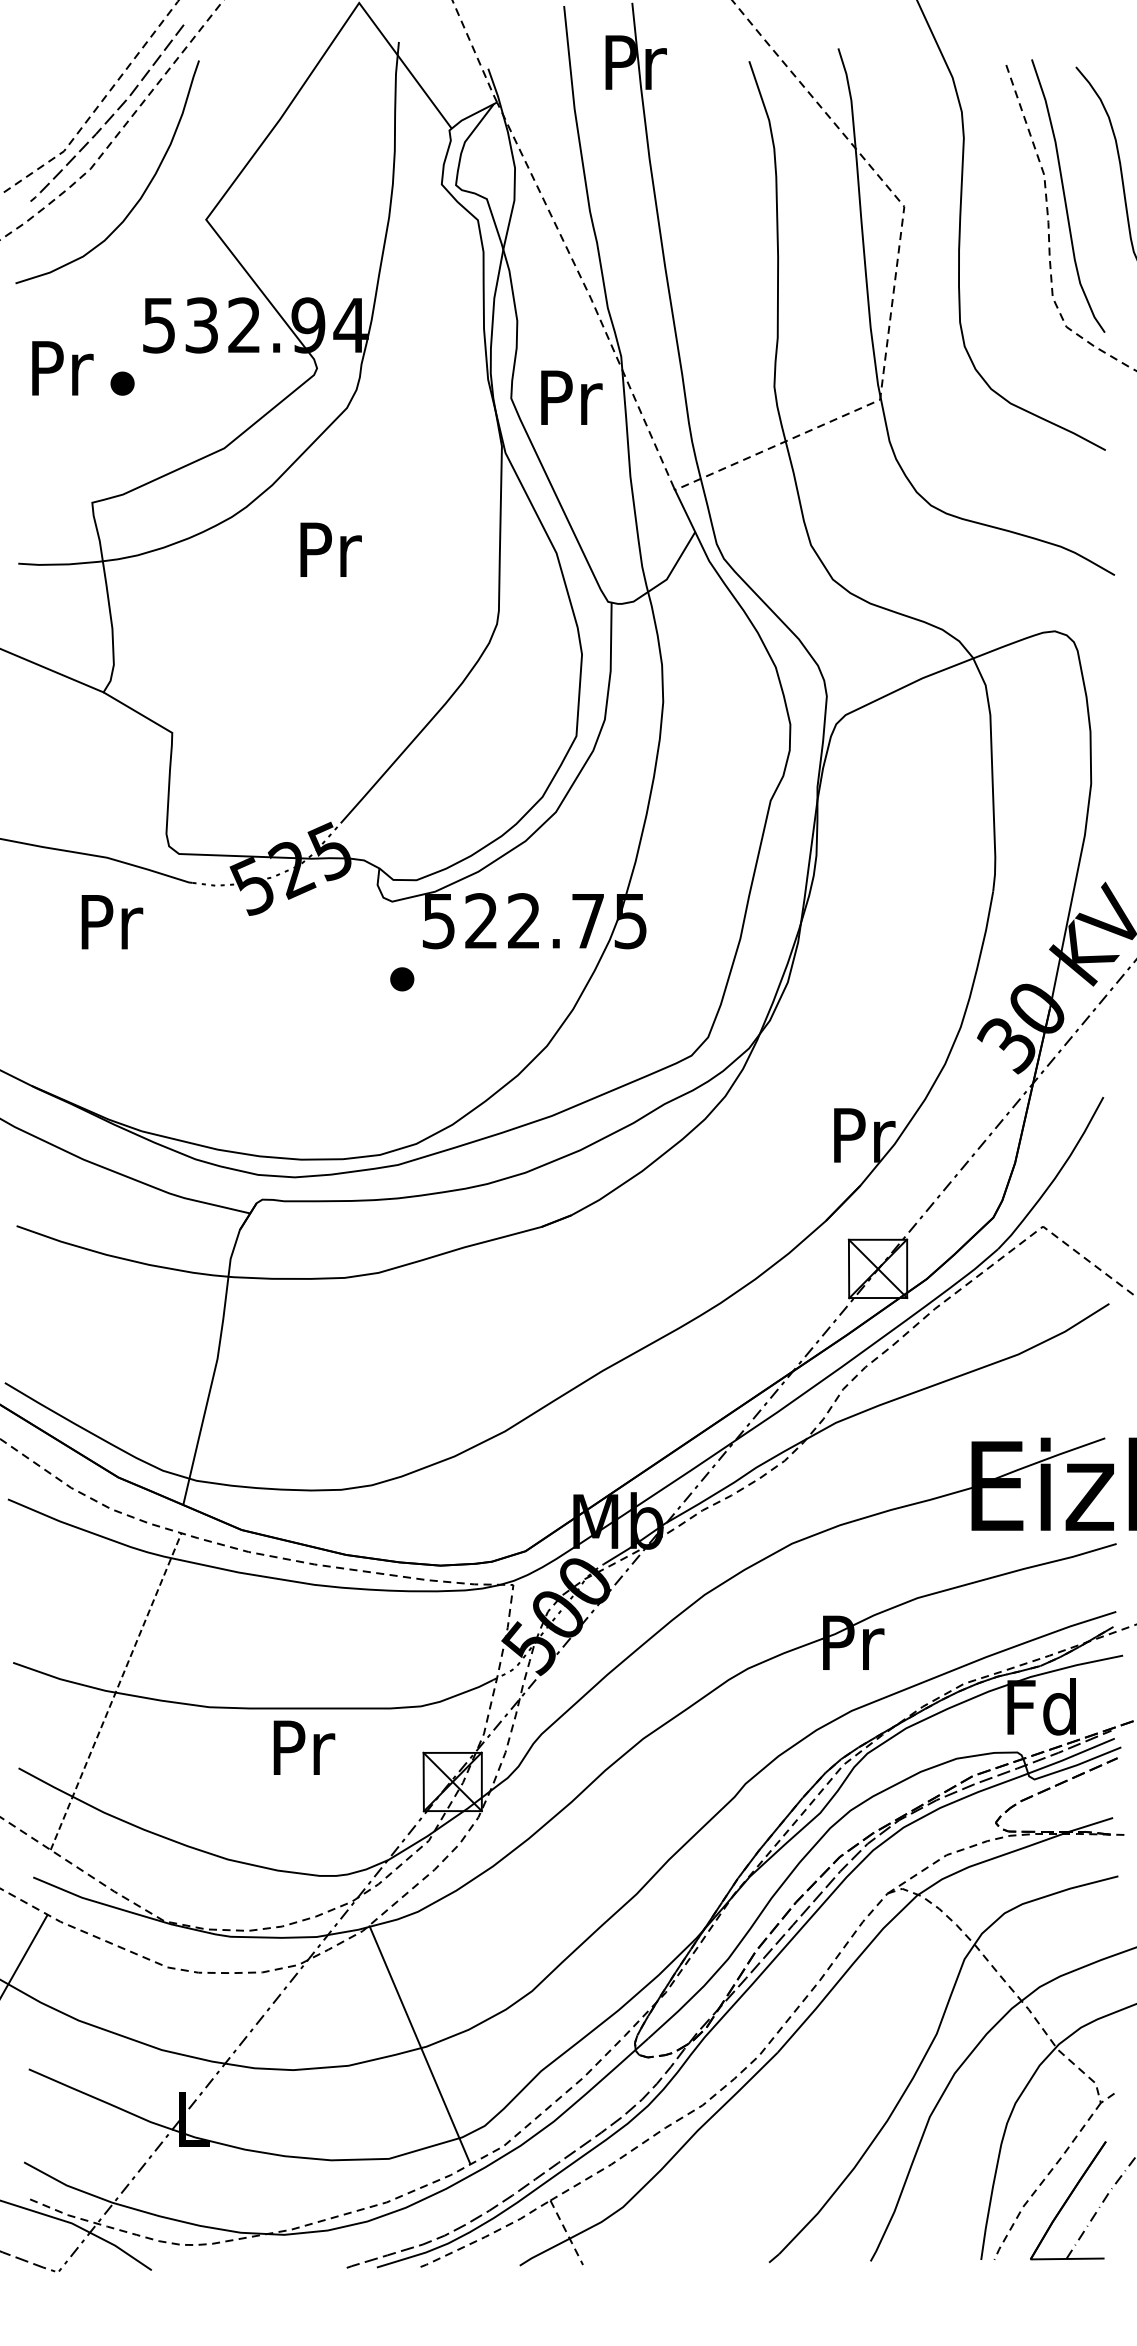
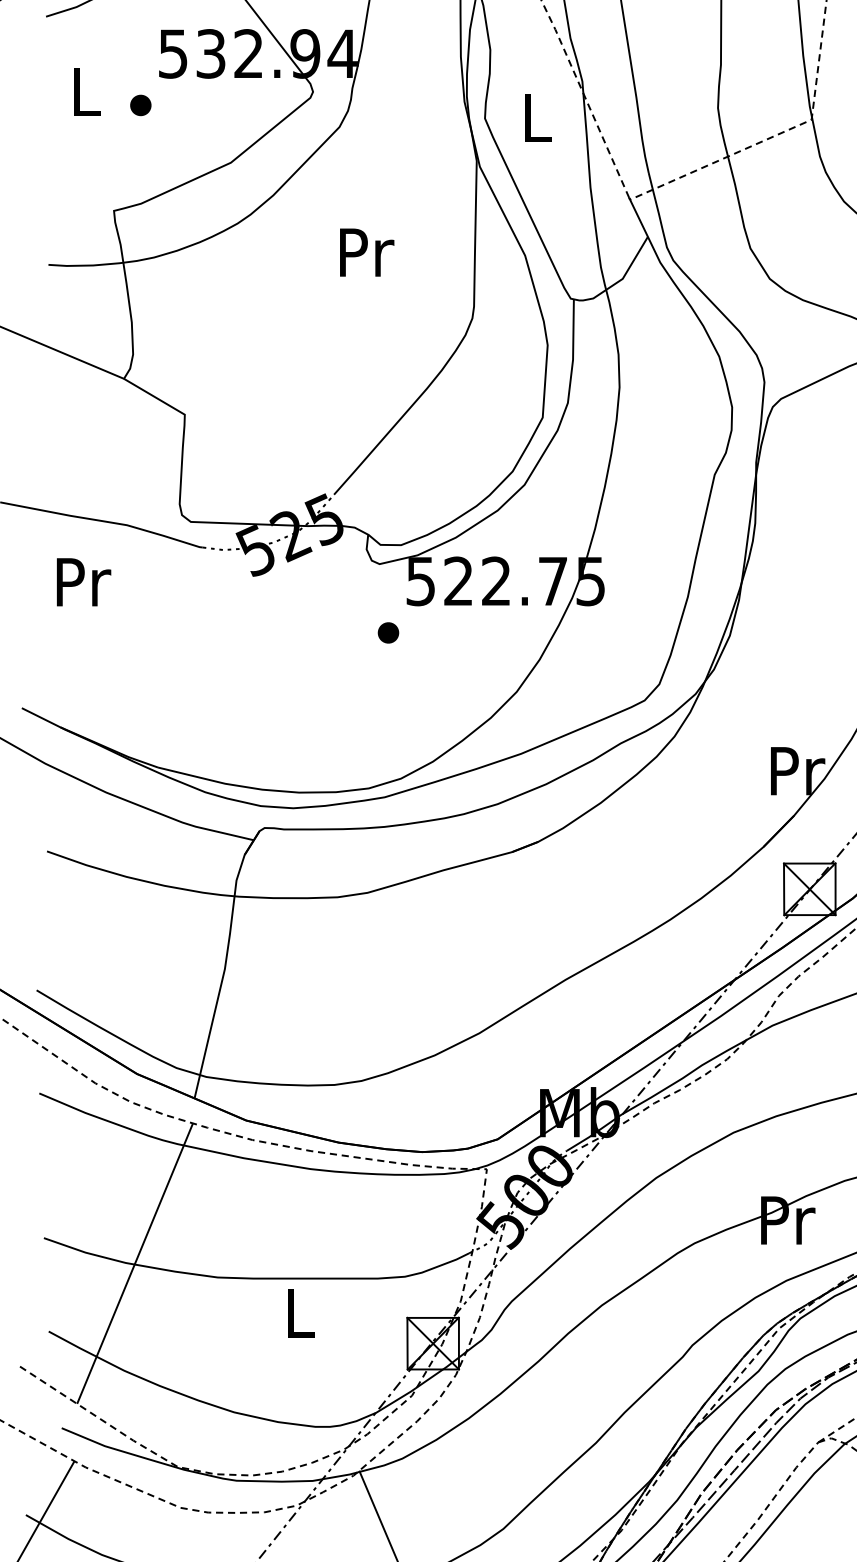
text: (62, 368) -> (87, 92), Pr -> L
text: (571, 397) -> (538, 117), Pr -> L
text: (330, 549) -> (366, 252), moved
text: (112, 922) -> (84, 582), moved
line: (116, 1691) -> (135, 1263), dashed -> solid
text: (304, 1747) -> (301, 1313), Pr -> L

